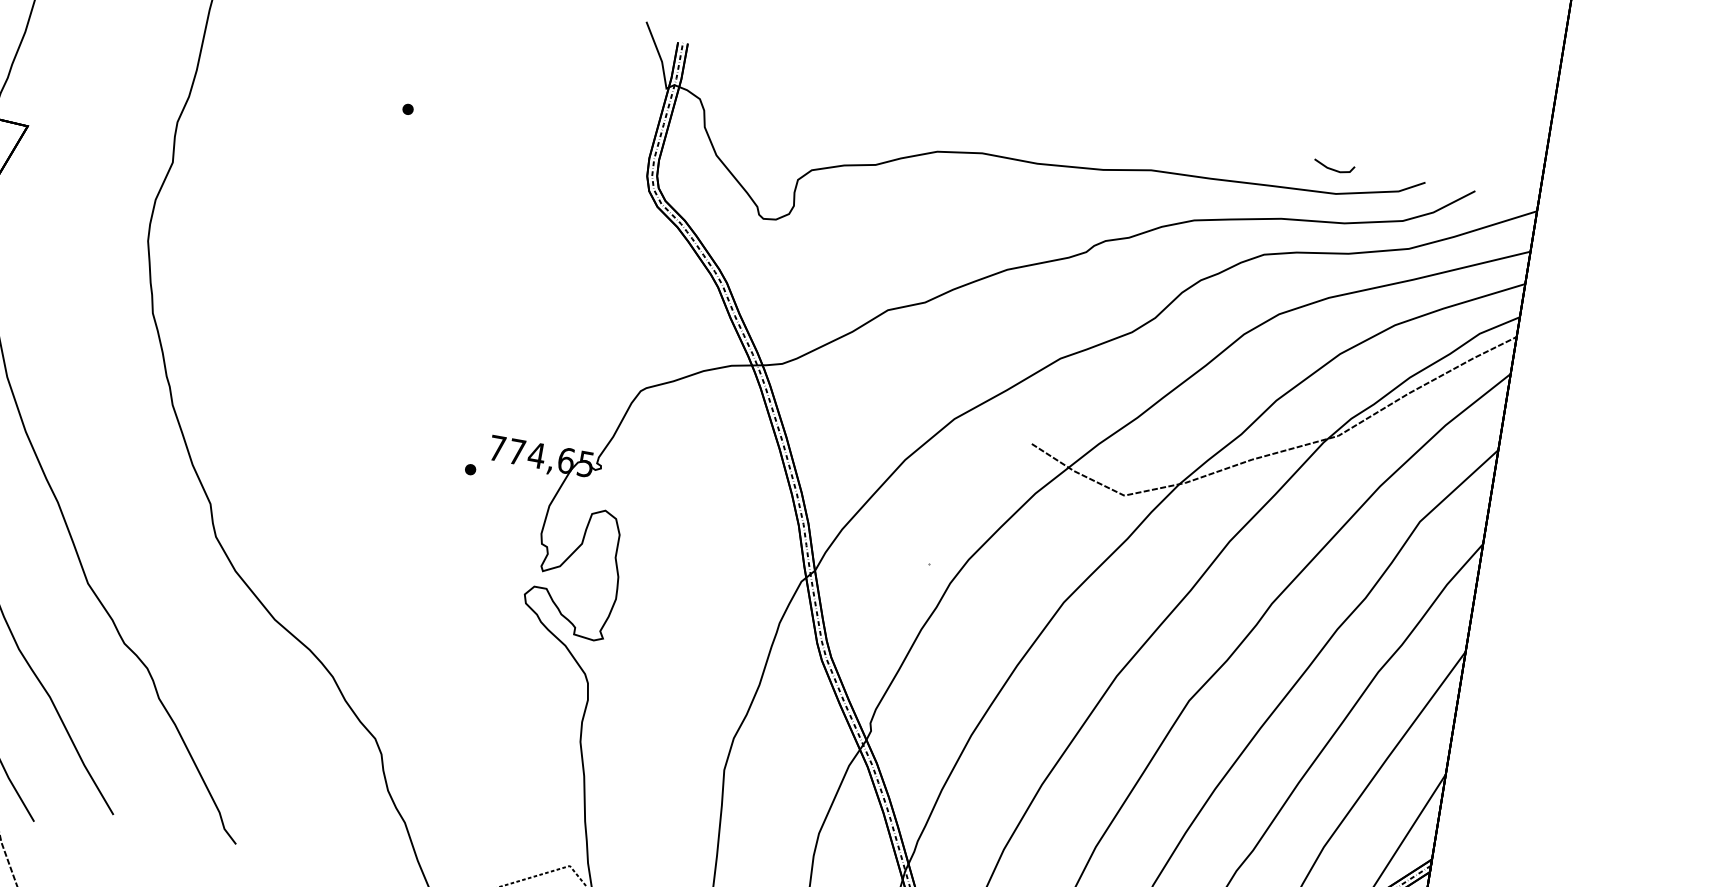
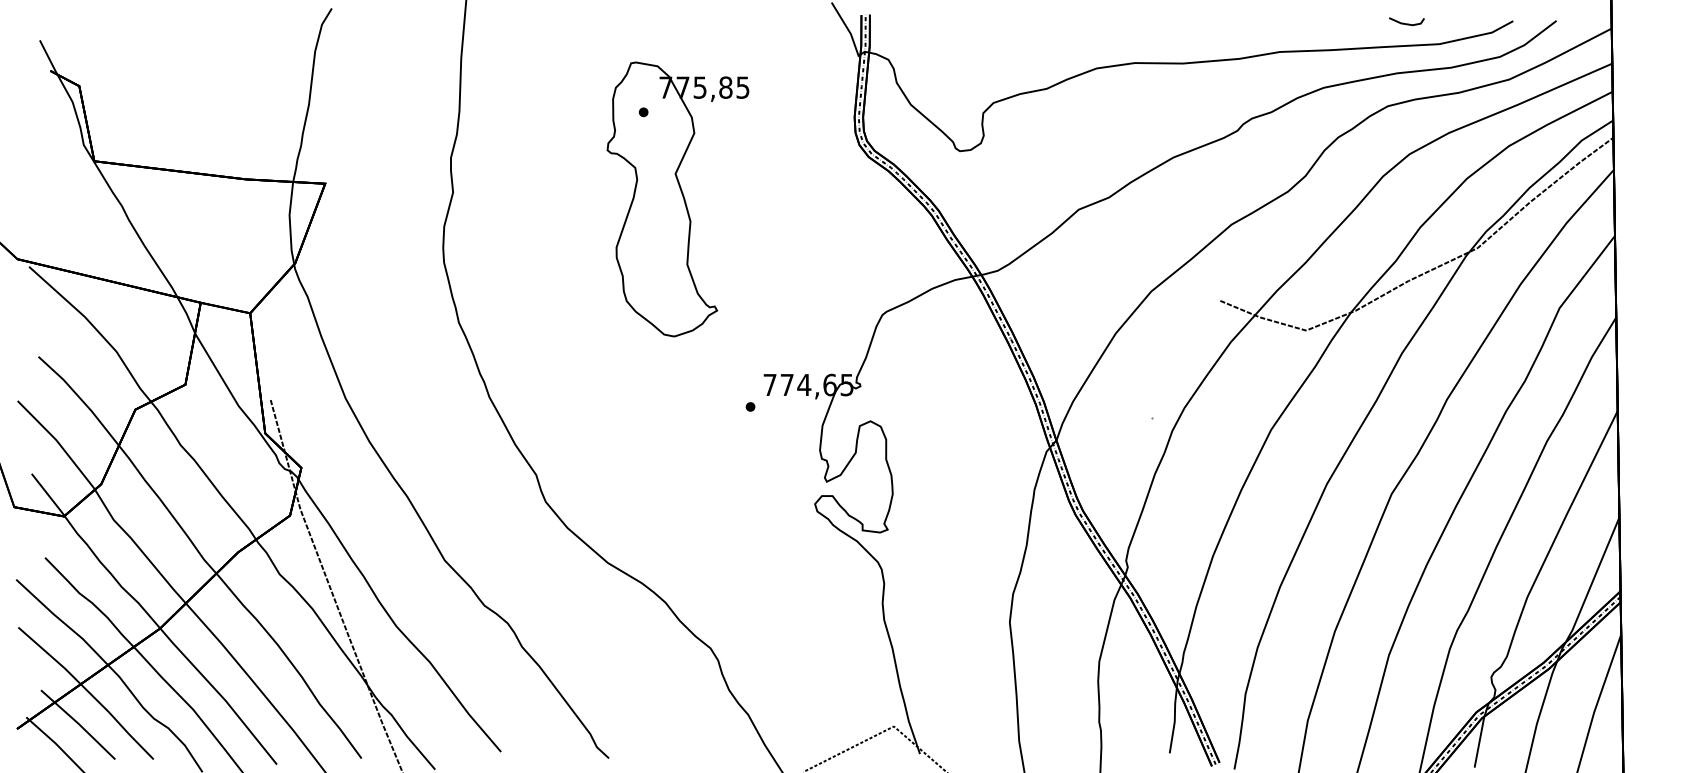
line: (1333, 168) -> (1406, 23), moved
part: (429, 216) -> (677, 199), added

